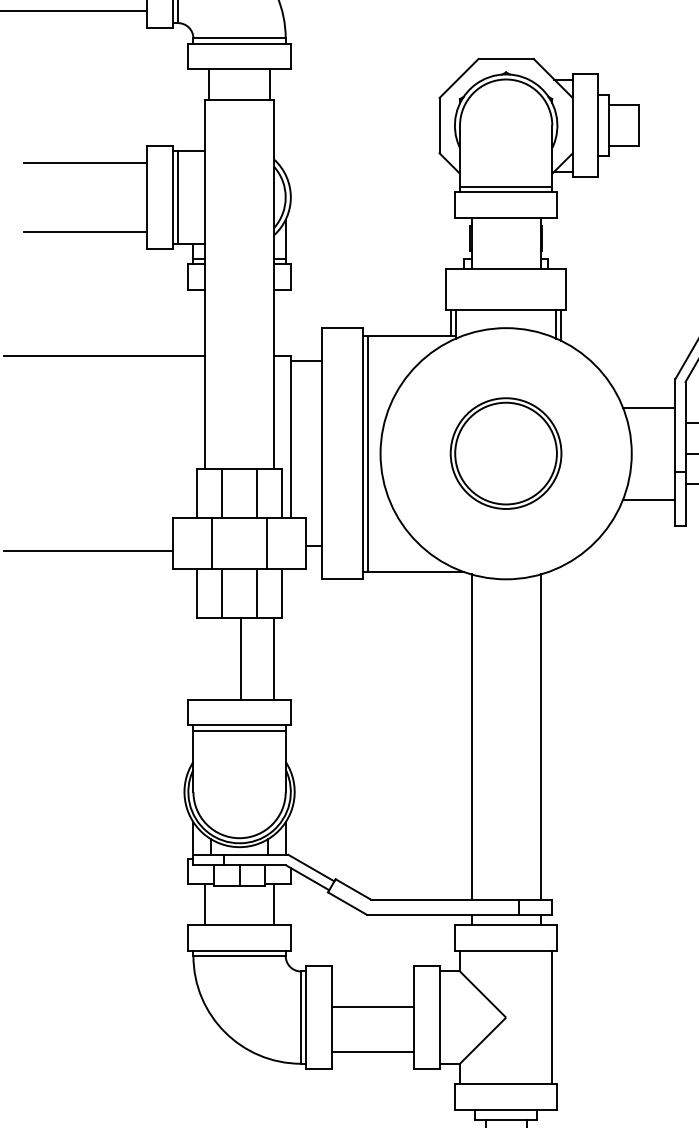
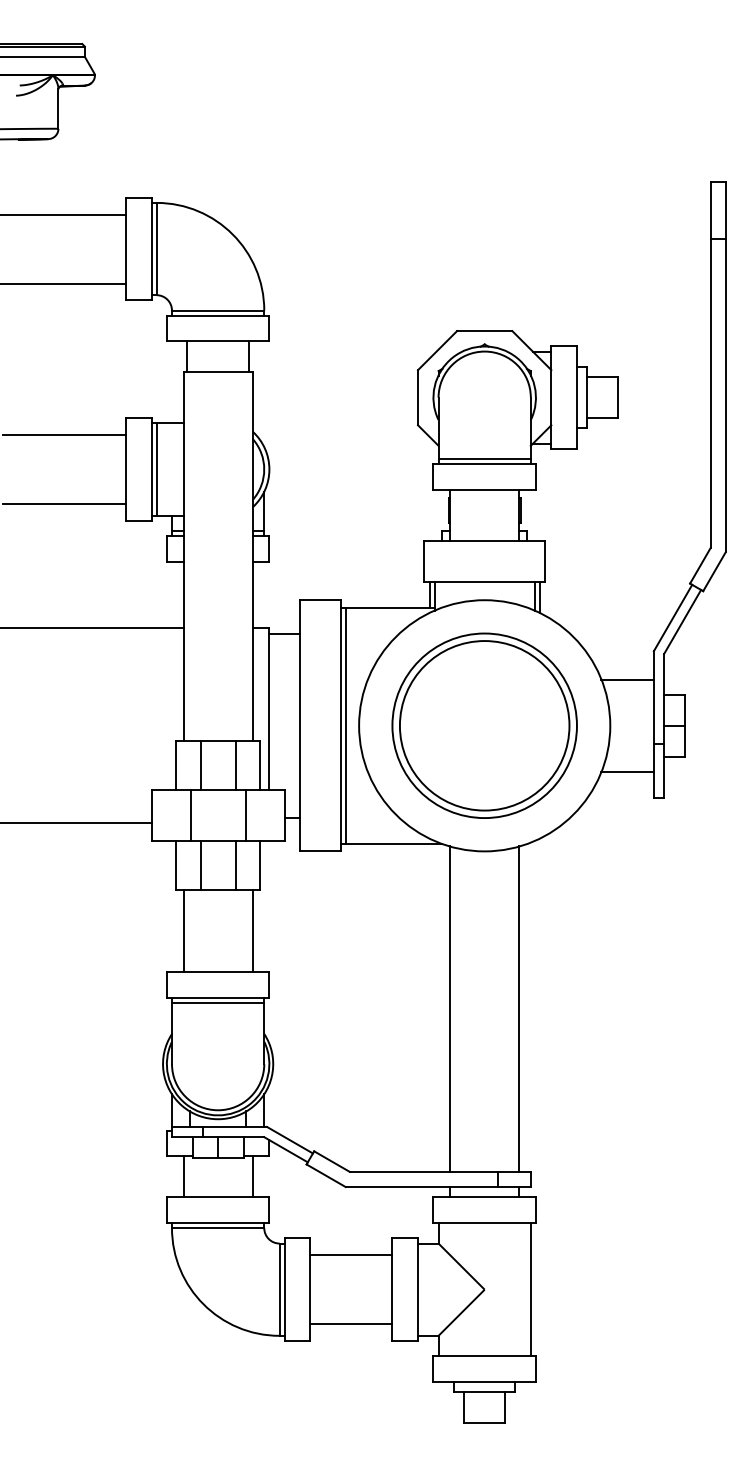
part: (505, 453) -> (484, 725), size x1.67
line: (240, 658) -> (183, 930), moved
line: (372, 1007) -> (351, 1255), moved

